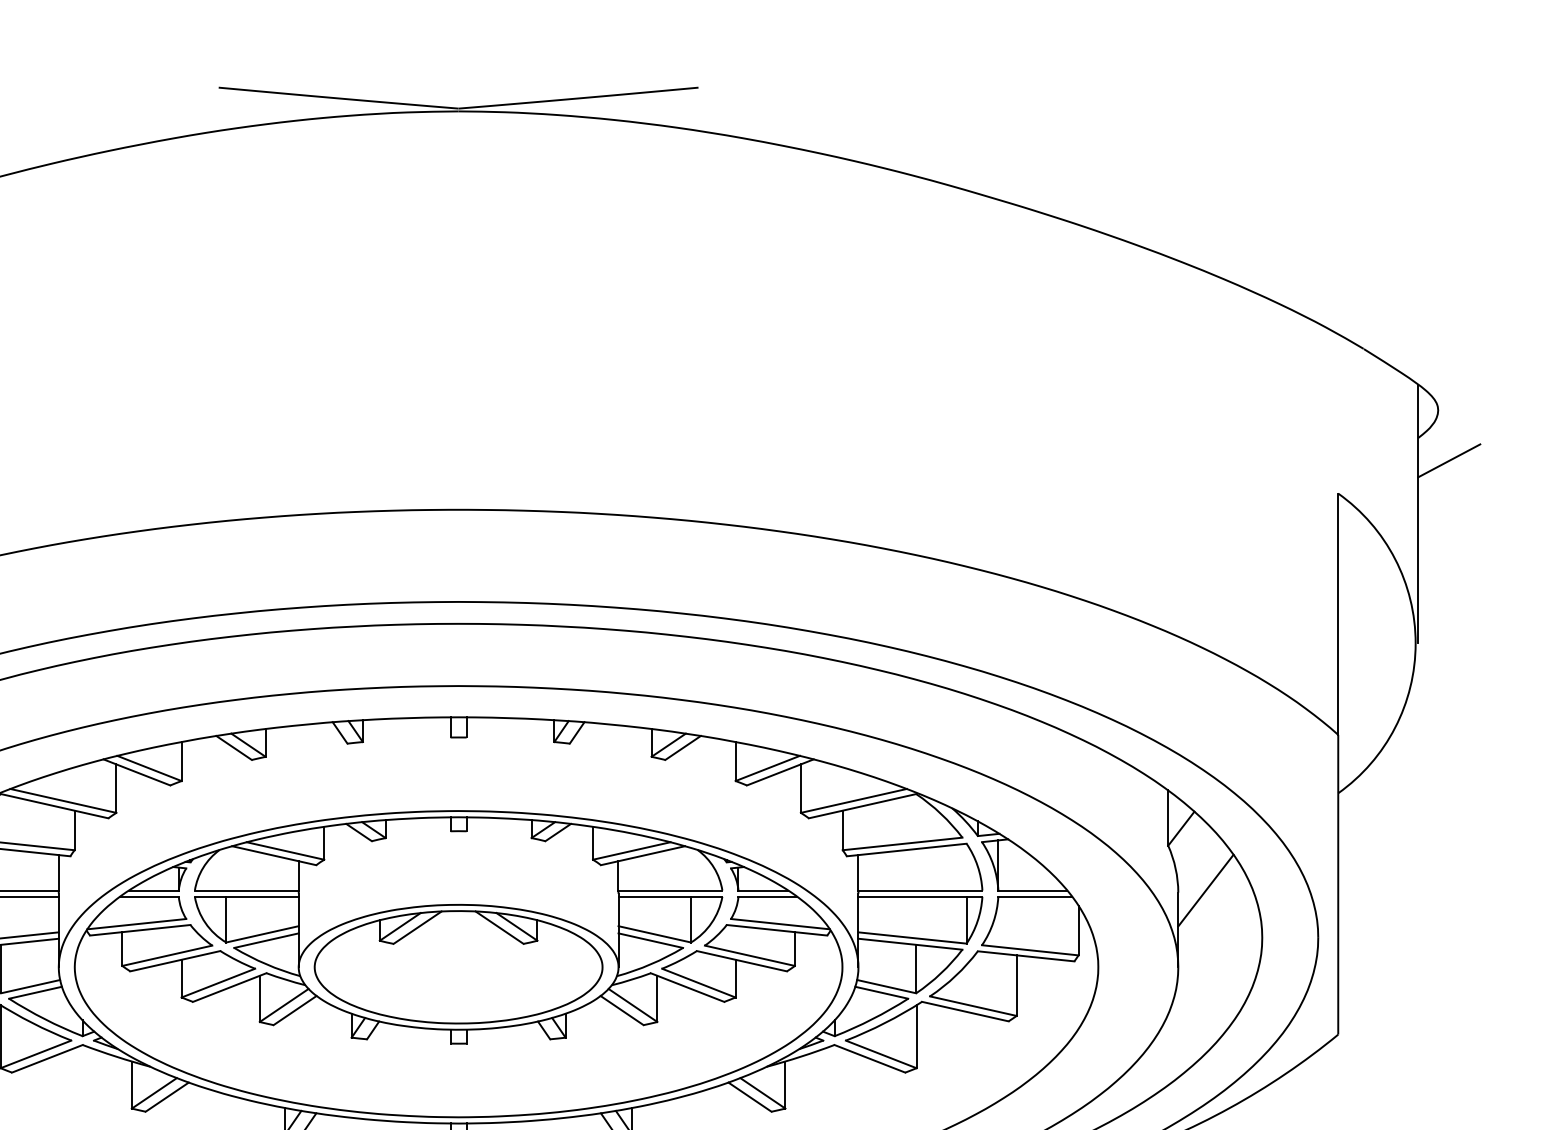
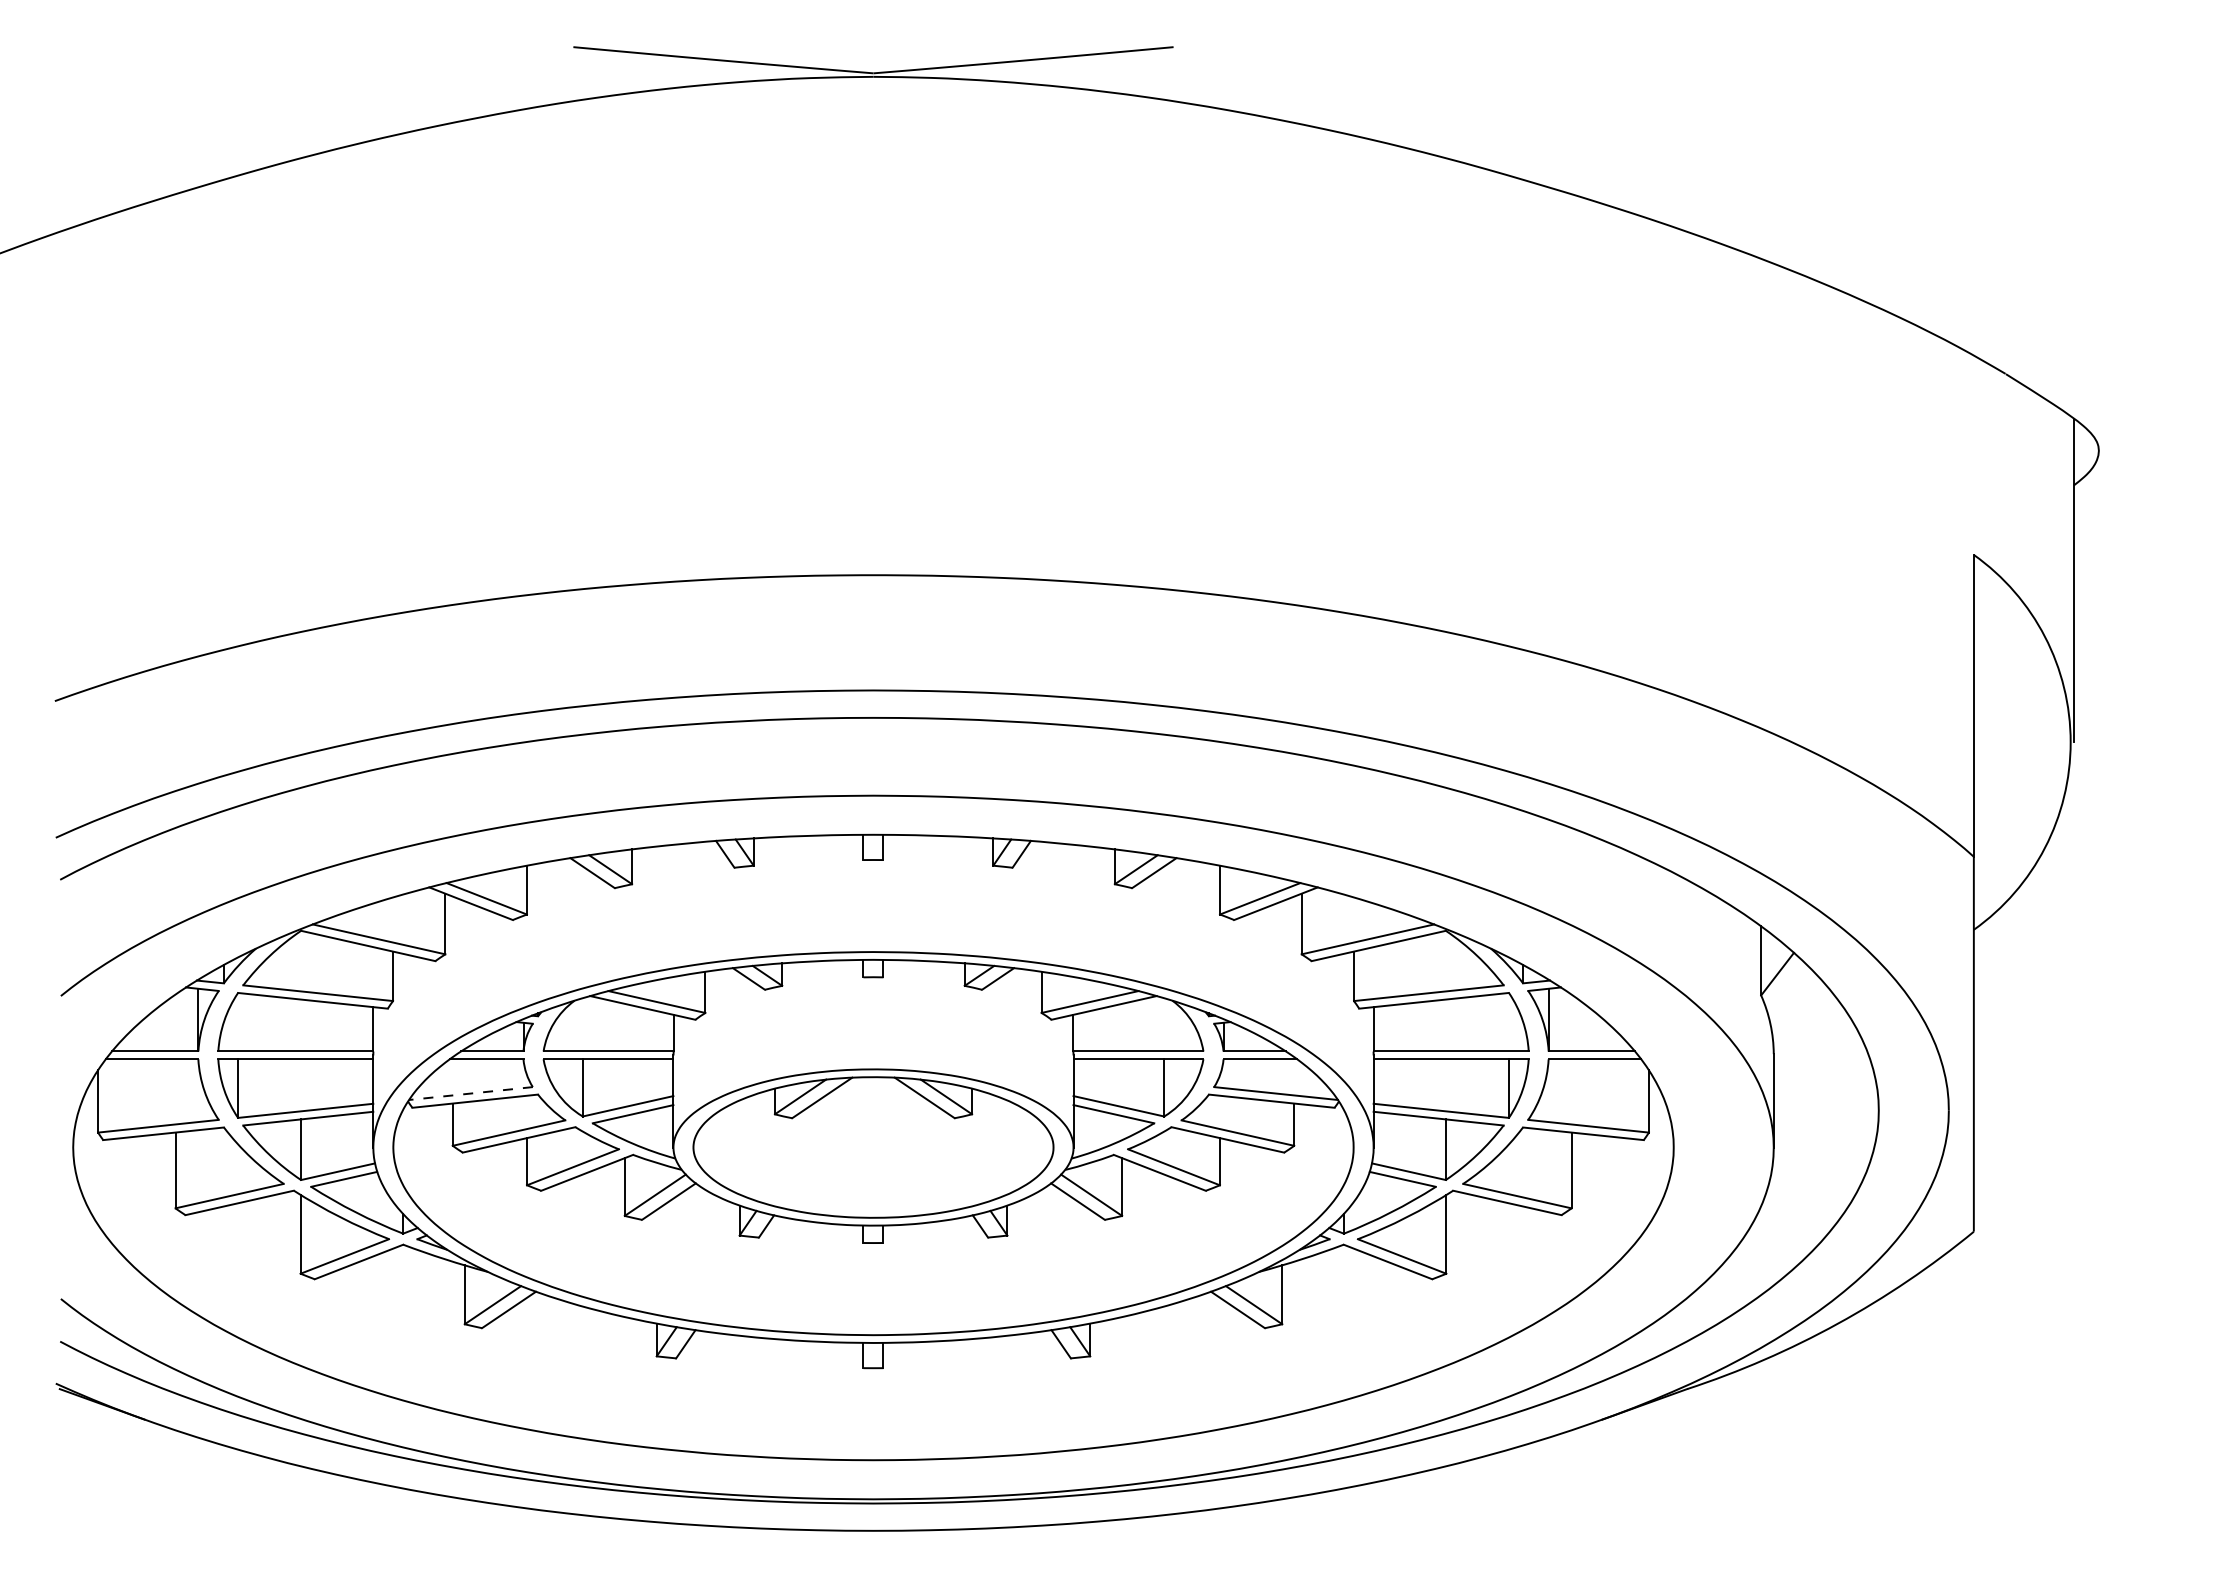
line: (1449, 460) -> (2112, 513), removed
line: (1205, 890) -> (1807, 1051), removed
line: (136, 924) -> (470, 1093), solid -> dashed

